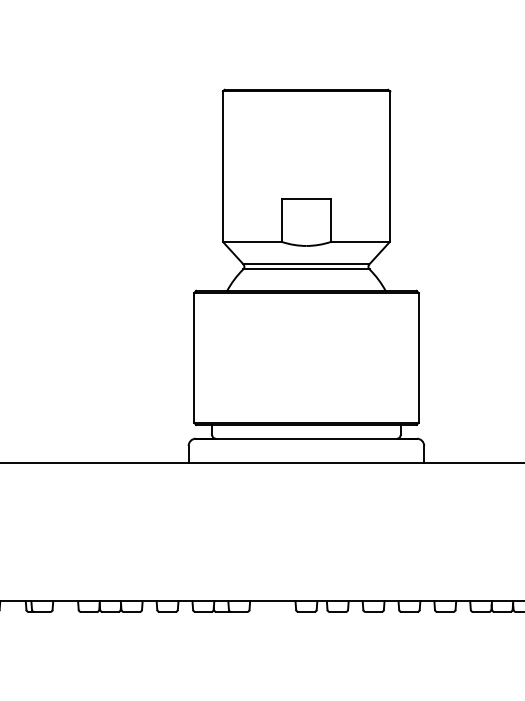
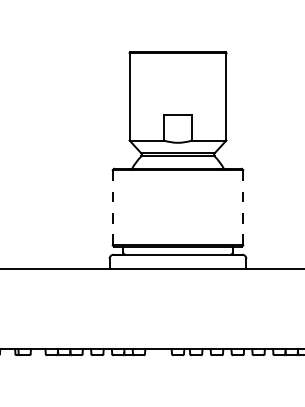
line: (193, 357) -> (112, 207), solid -> dashed
line: (419, 357) -> (243, 207), solid -> dashed

